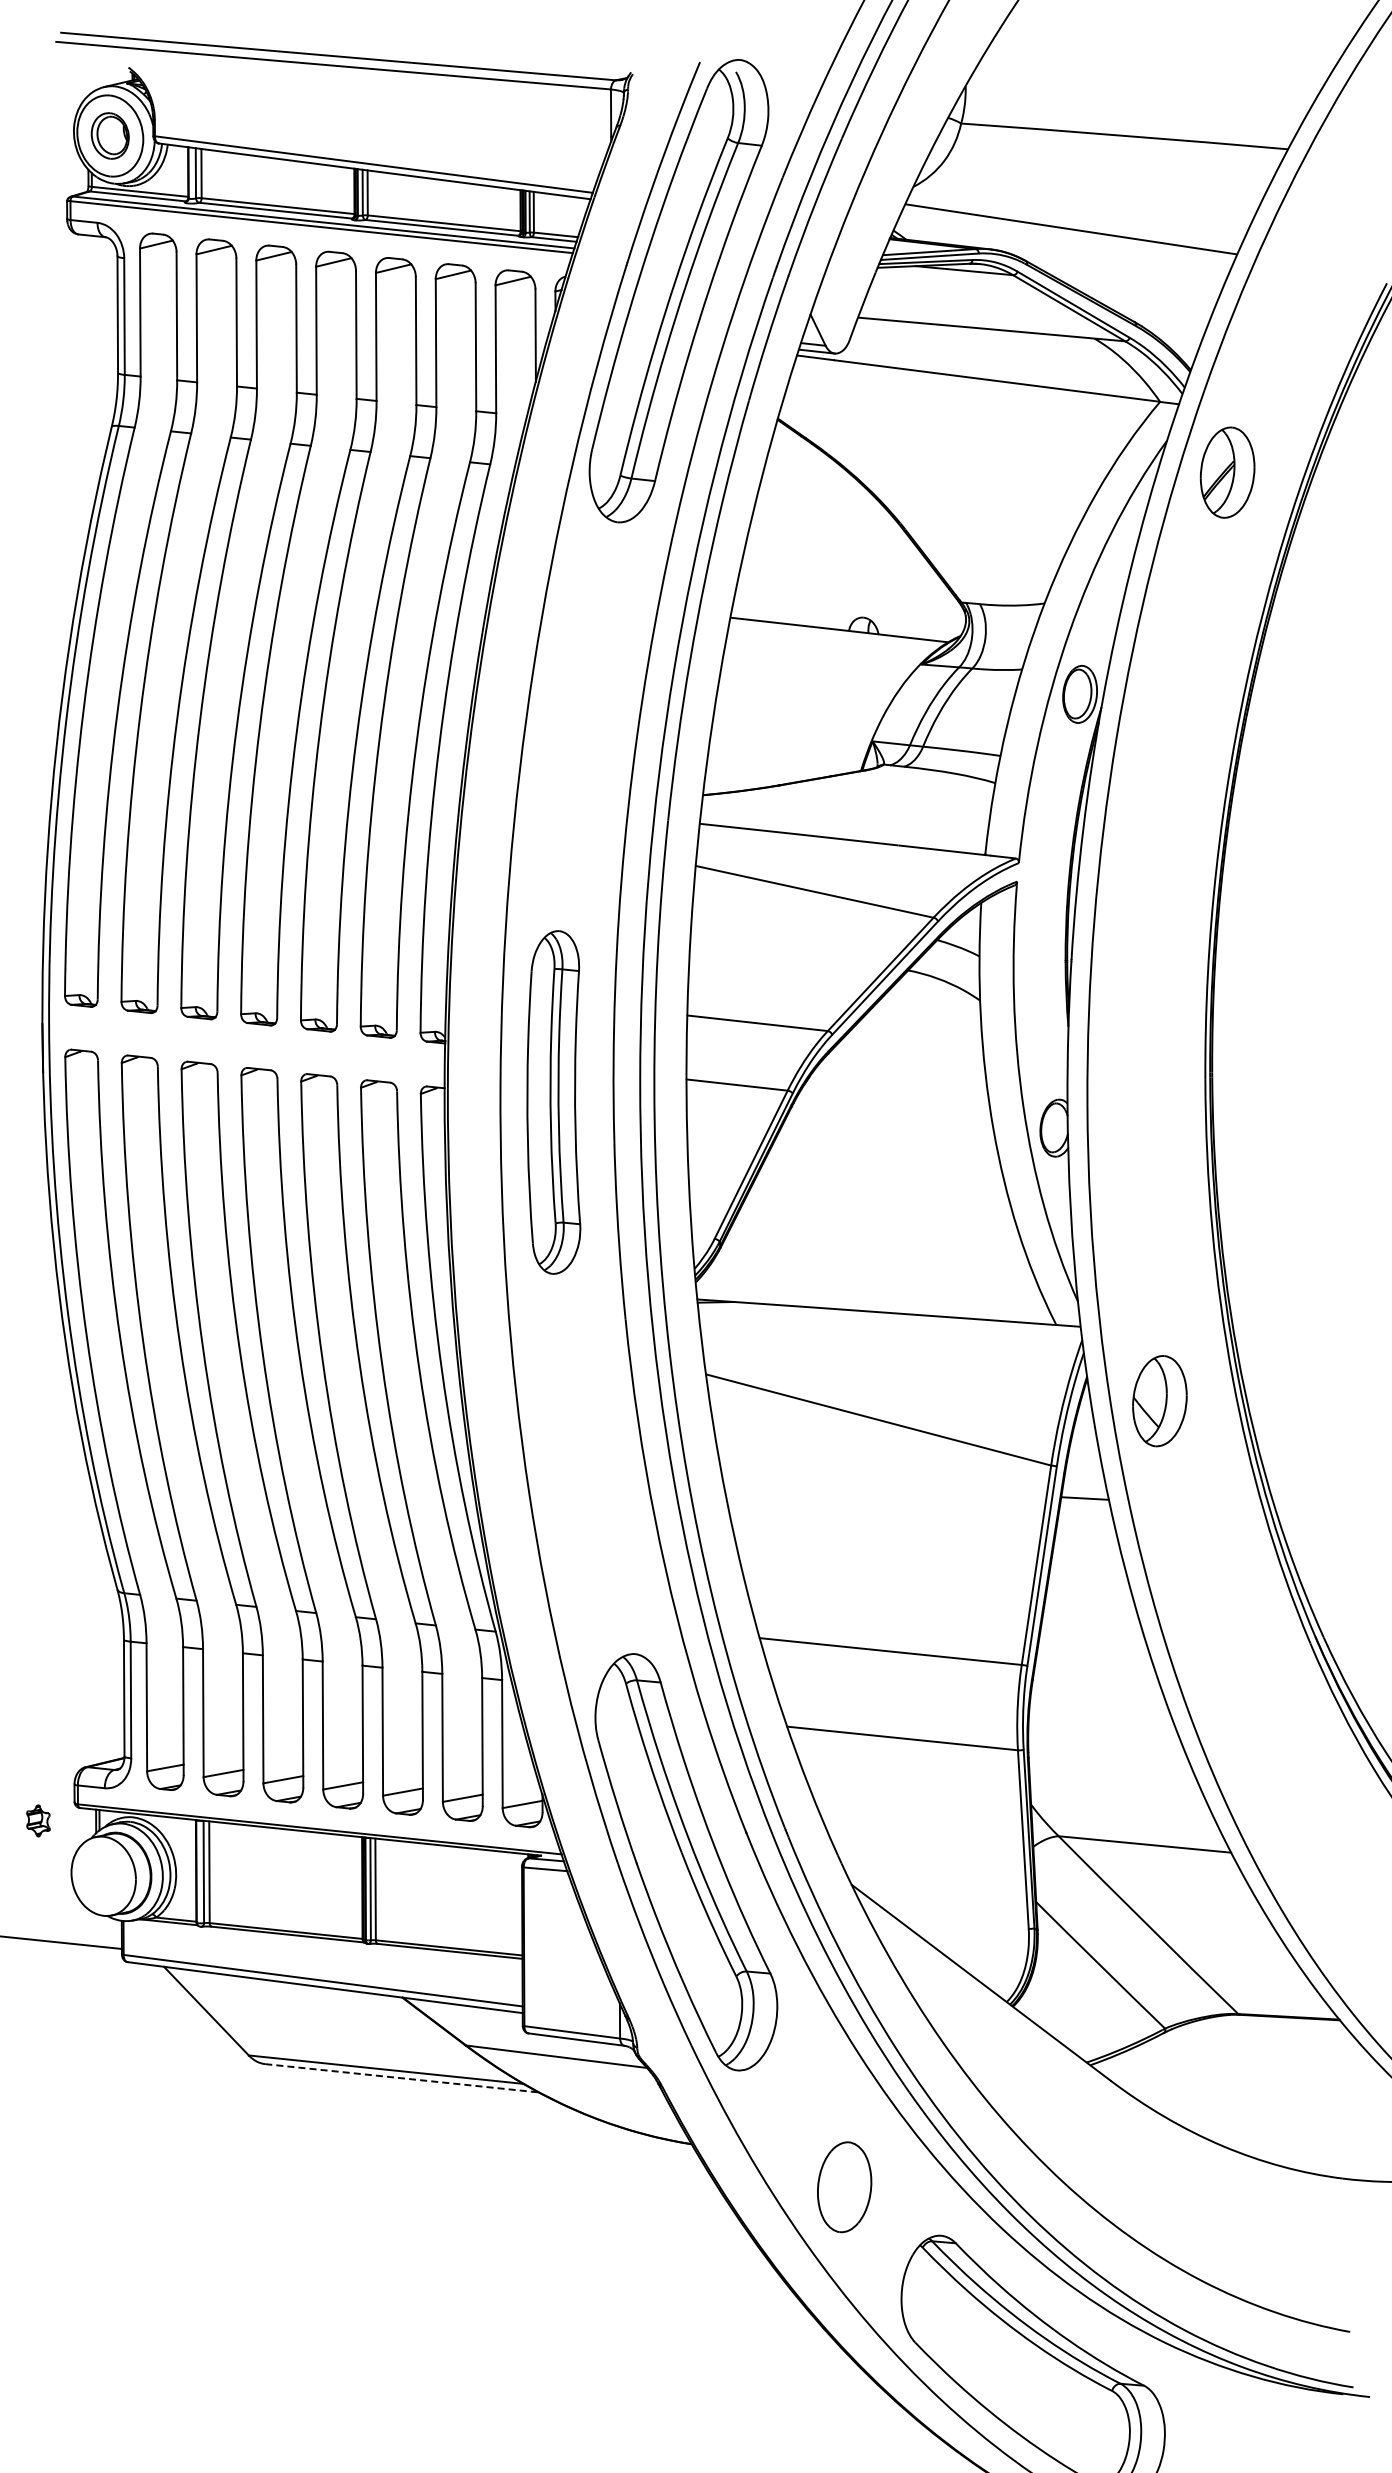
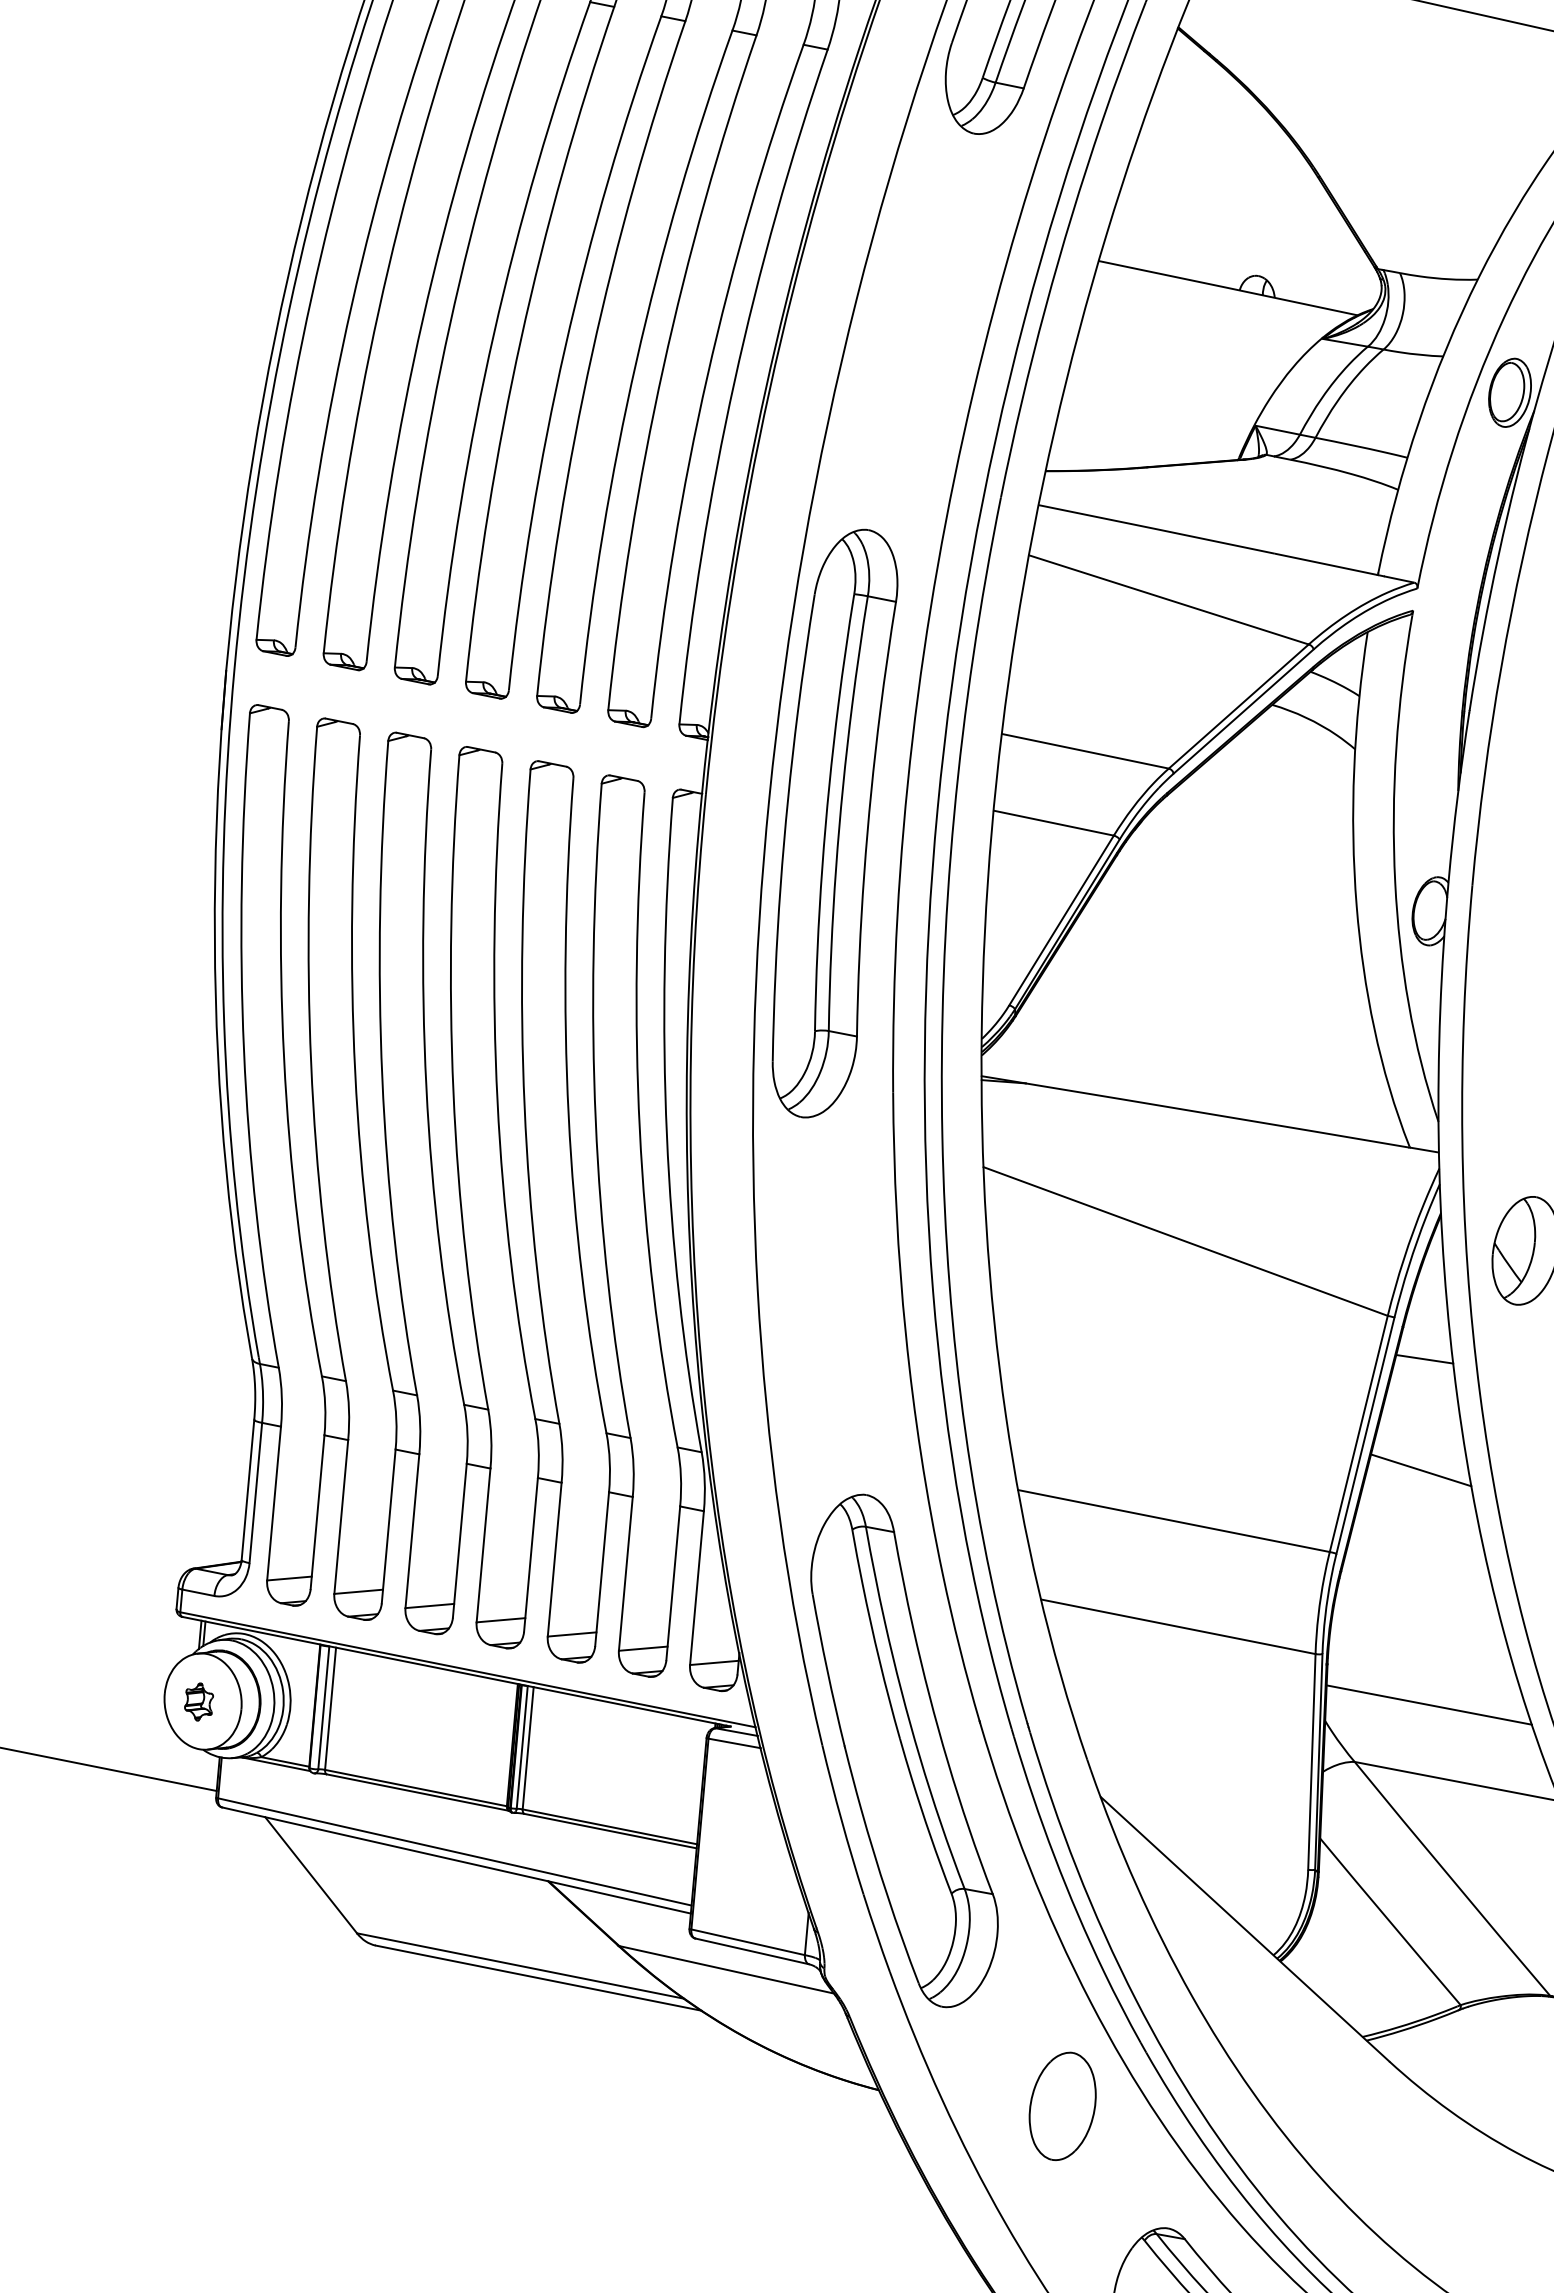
part: (553, 1102) -> (831, 823), size x1.43
line: (1090, 1590) -> (1420, 1470), added
line: (1115, 1783) -> (1428, 1705), added
part: (38, 1820) -> (199, 1701), moved
line: (402, 2078) -> (539, 1978), dashed -> solid
part: (844, 2187) -> (1062, 2106), moved

